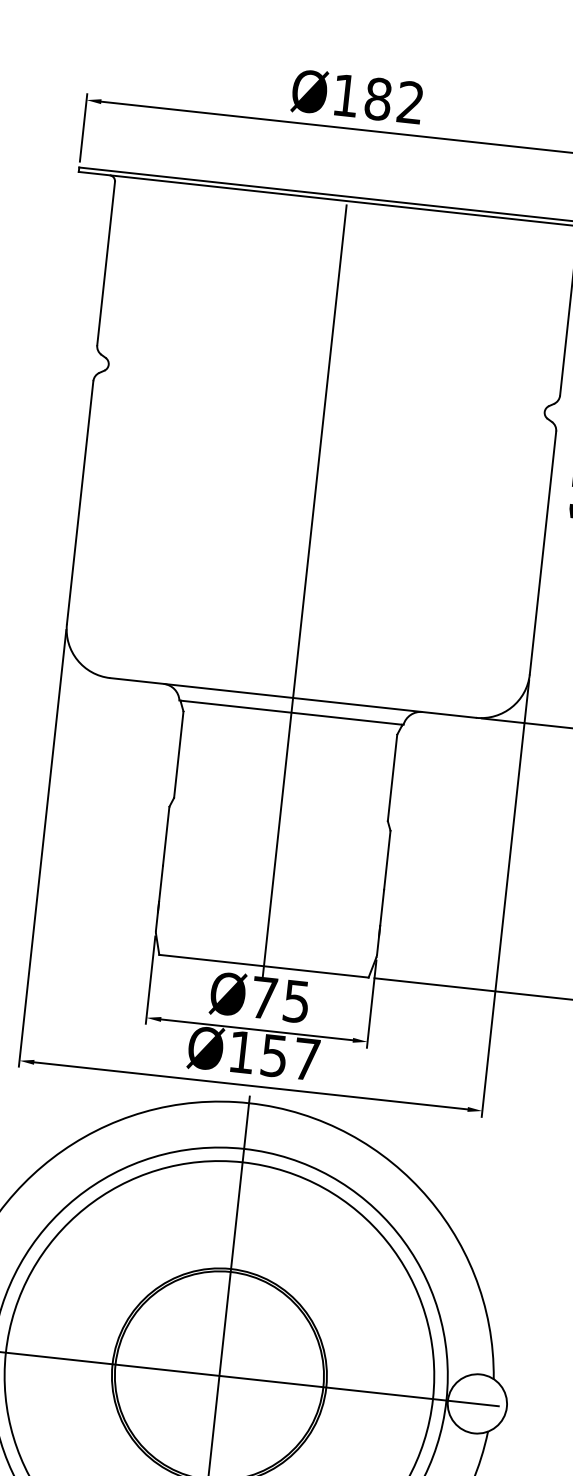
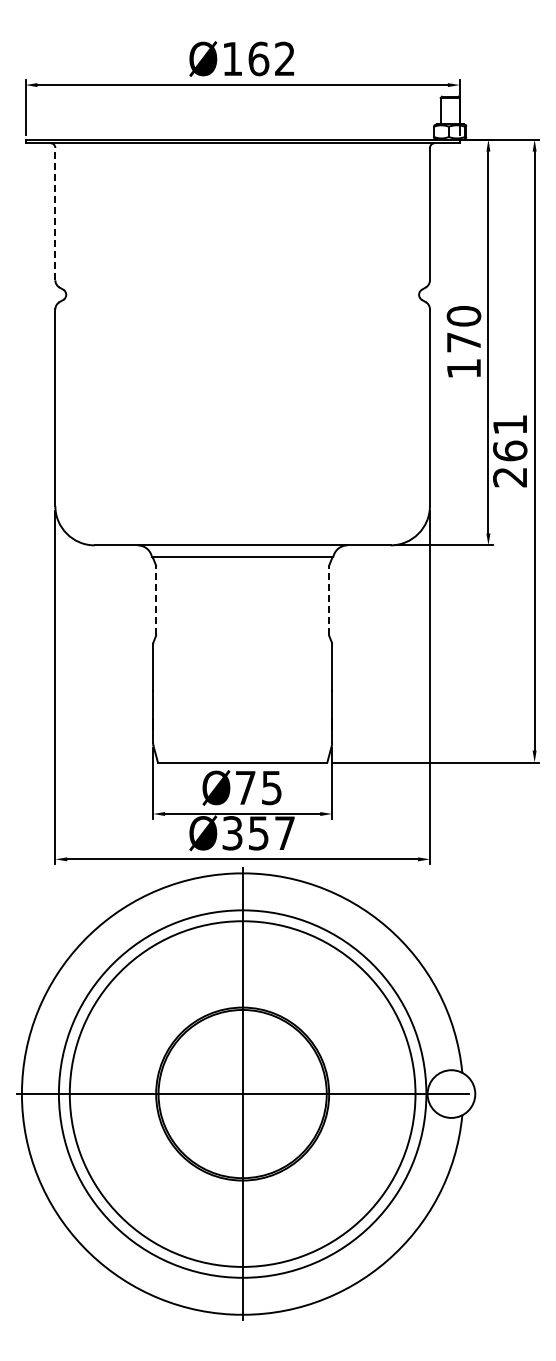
text: (378, 98) -> (258, 58), Ø182 -> Ø162
line: (106, 262) -> (55, 213), solid -> dashed
line: (304, 590) -> (242, 458), removed
line: (179, 754) -> (156, 600), solid -> dashed
line: (392, 777) -> (329, 600), solid -> dashed
text: (241, 1052) -> (232, 833), Ø157 -> Ø357

